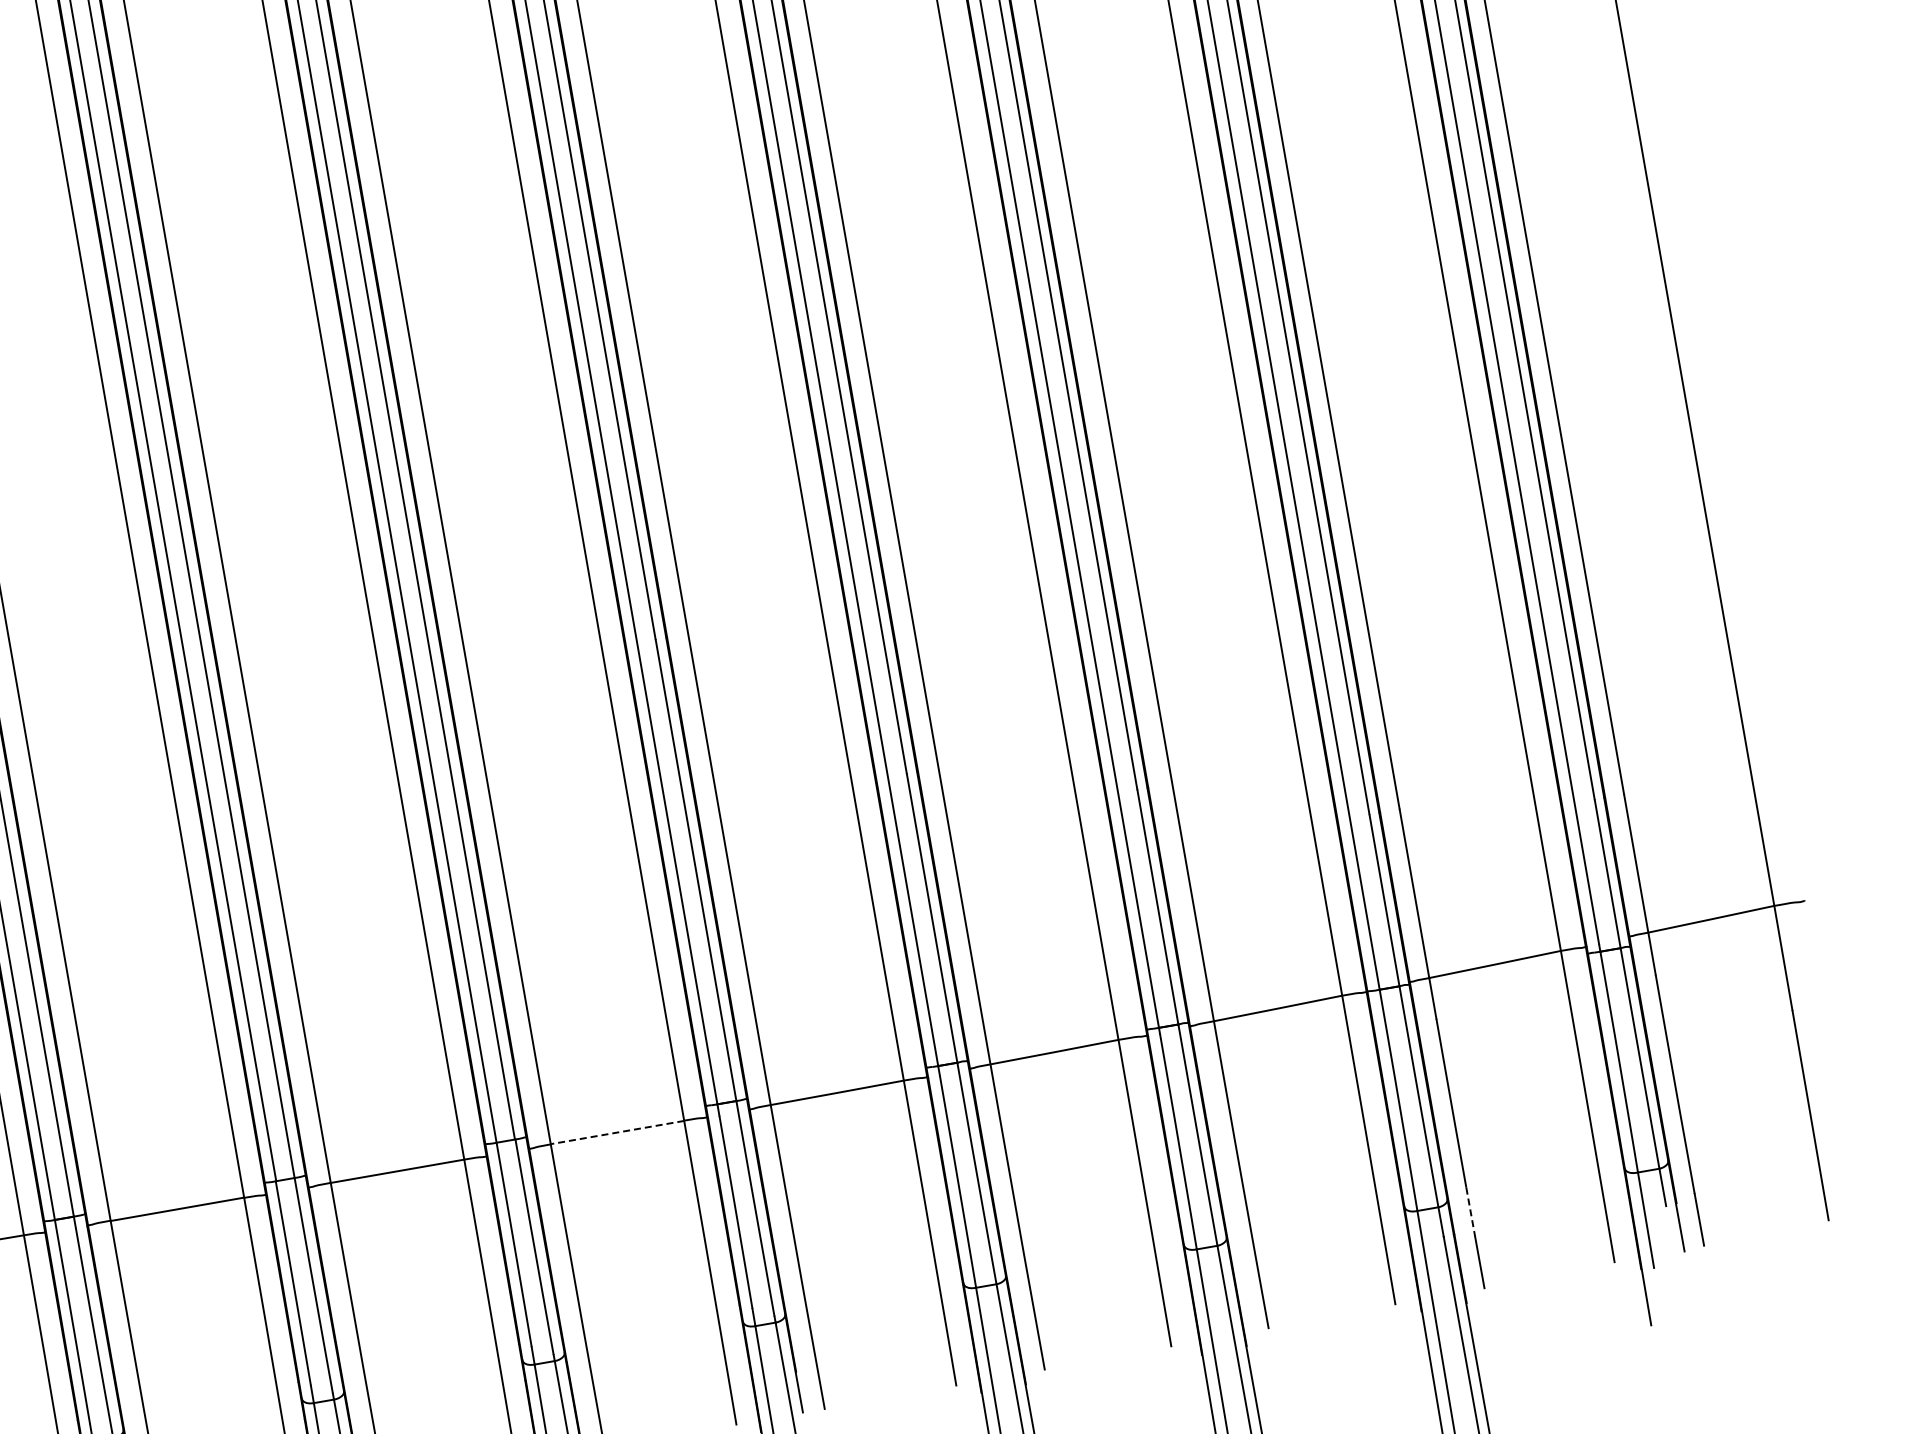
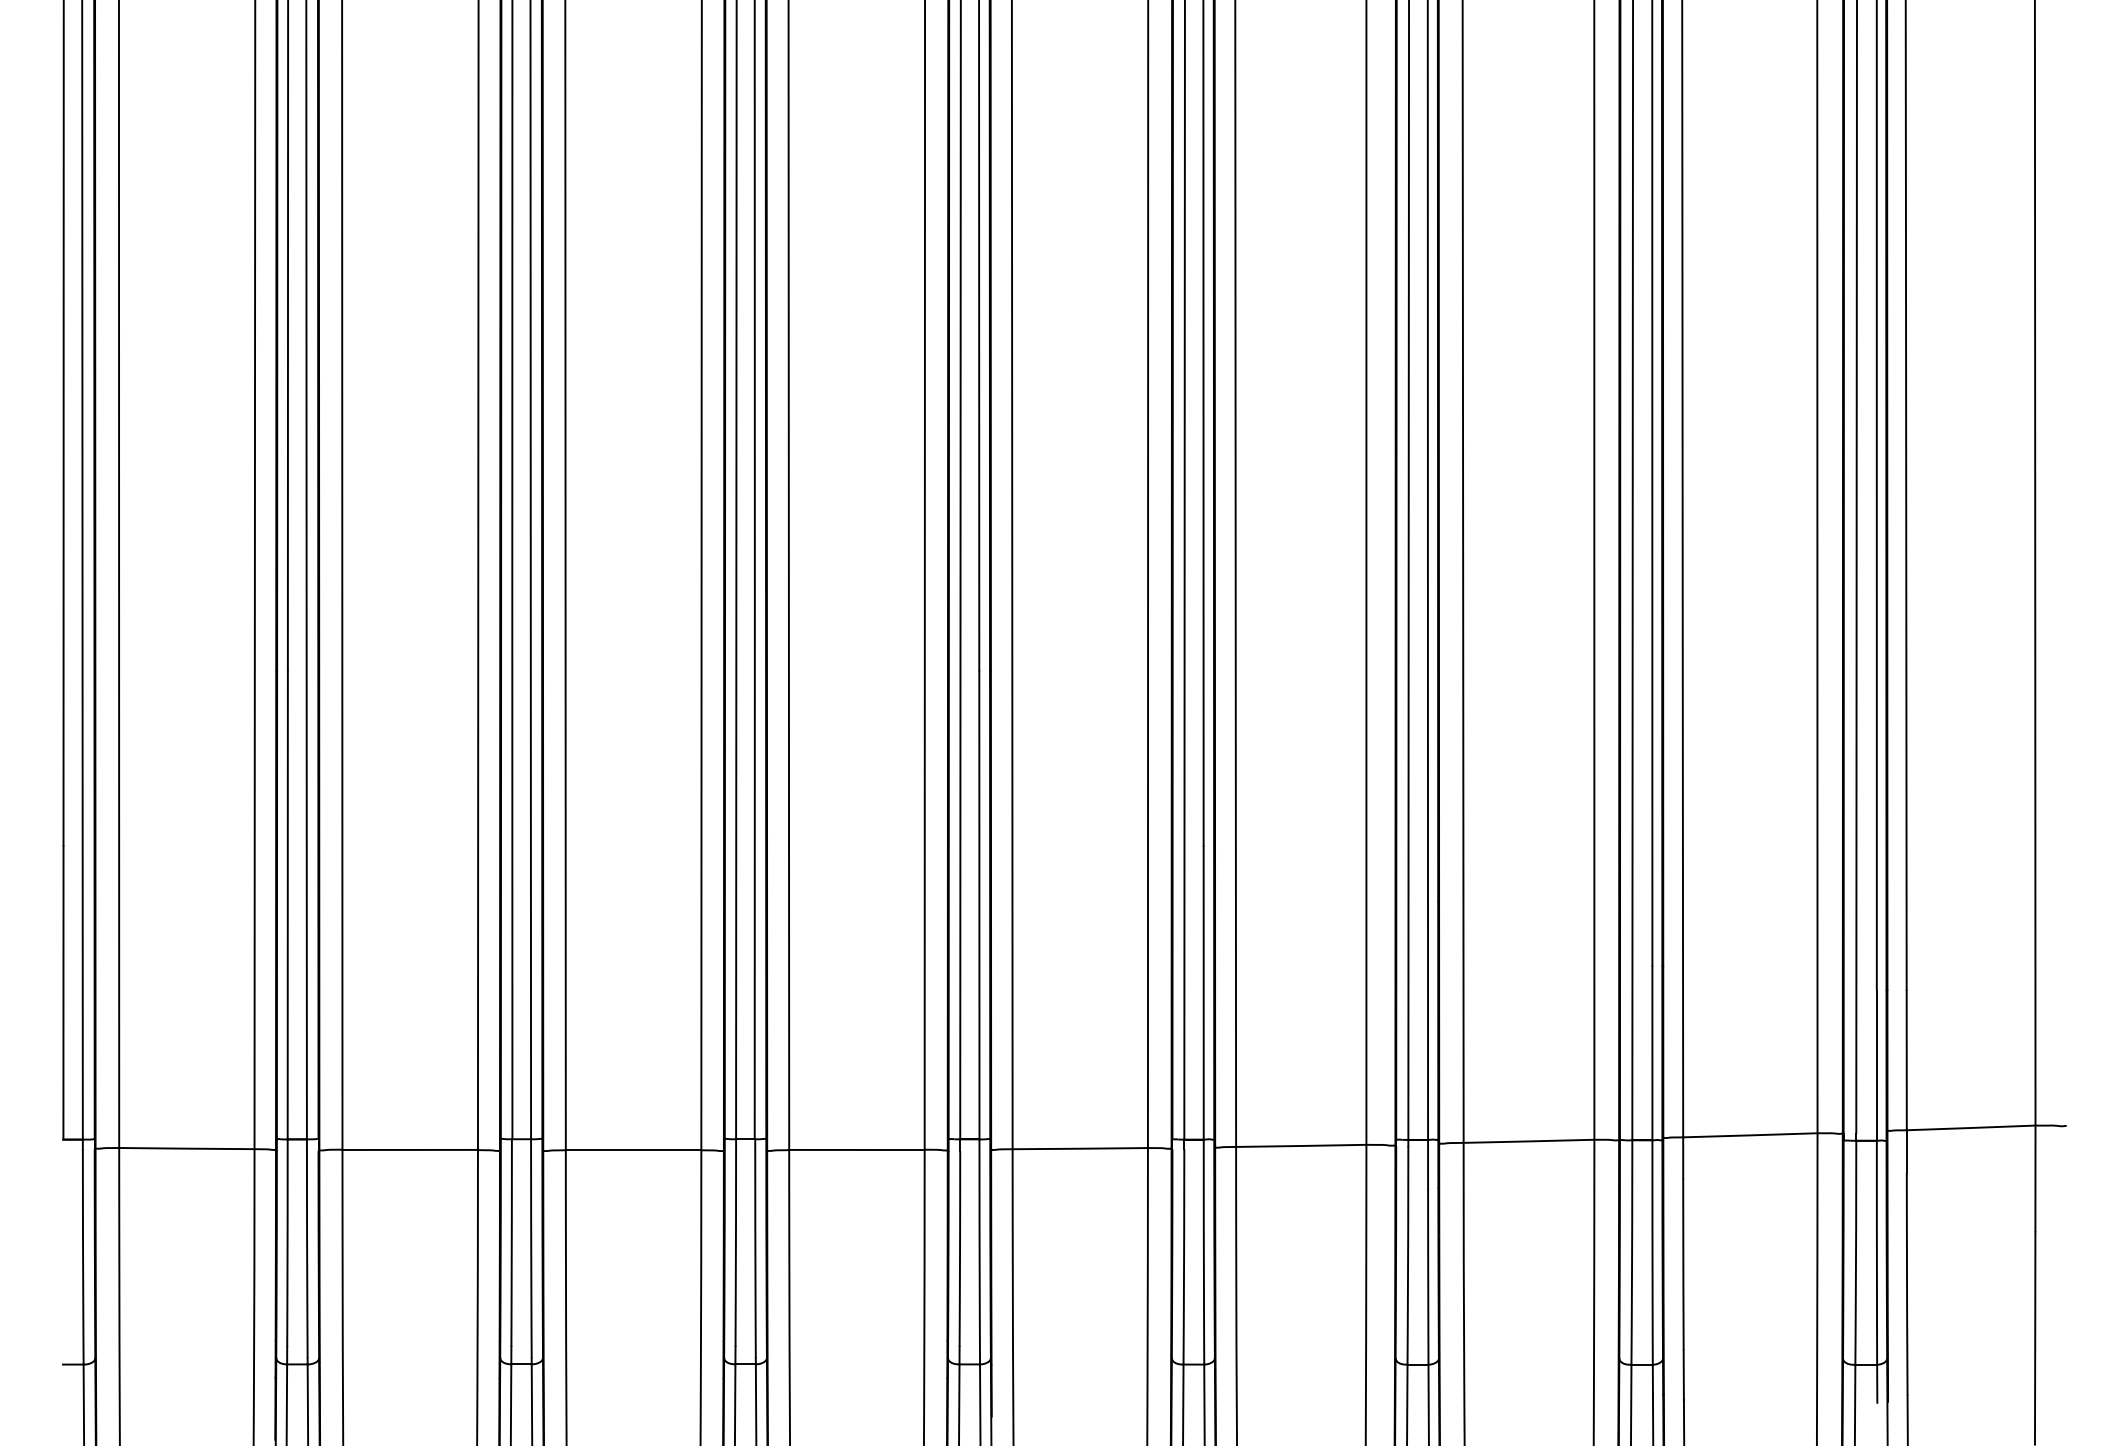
line: (616, 1132) -> (856, 1149), dashed -> solid
line: (1470, 1212) -> (1683, 1375), dashed -> solid

